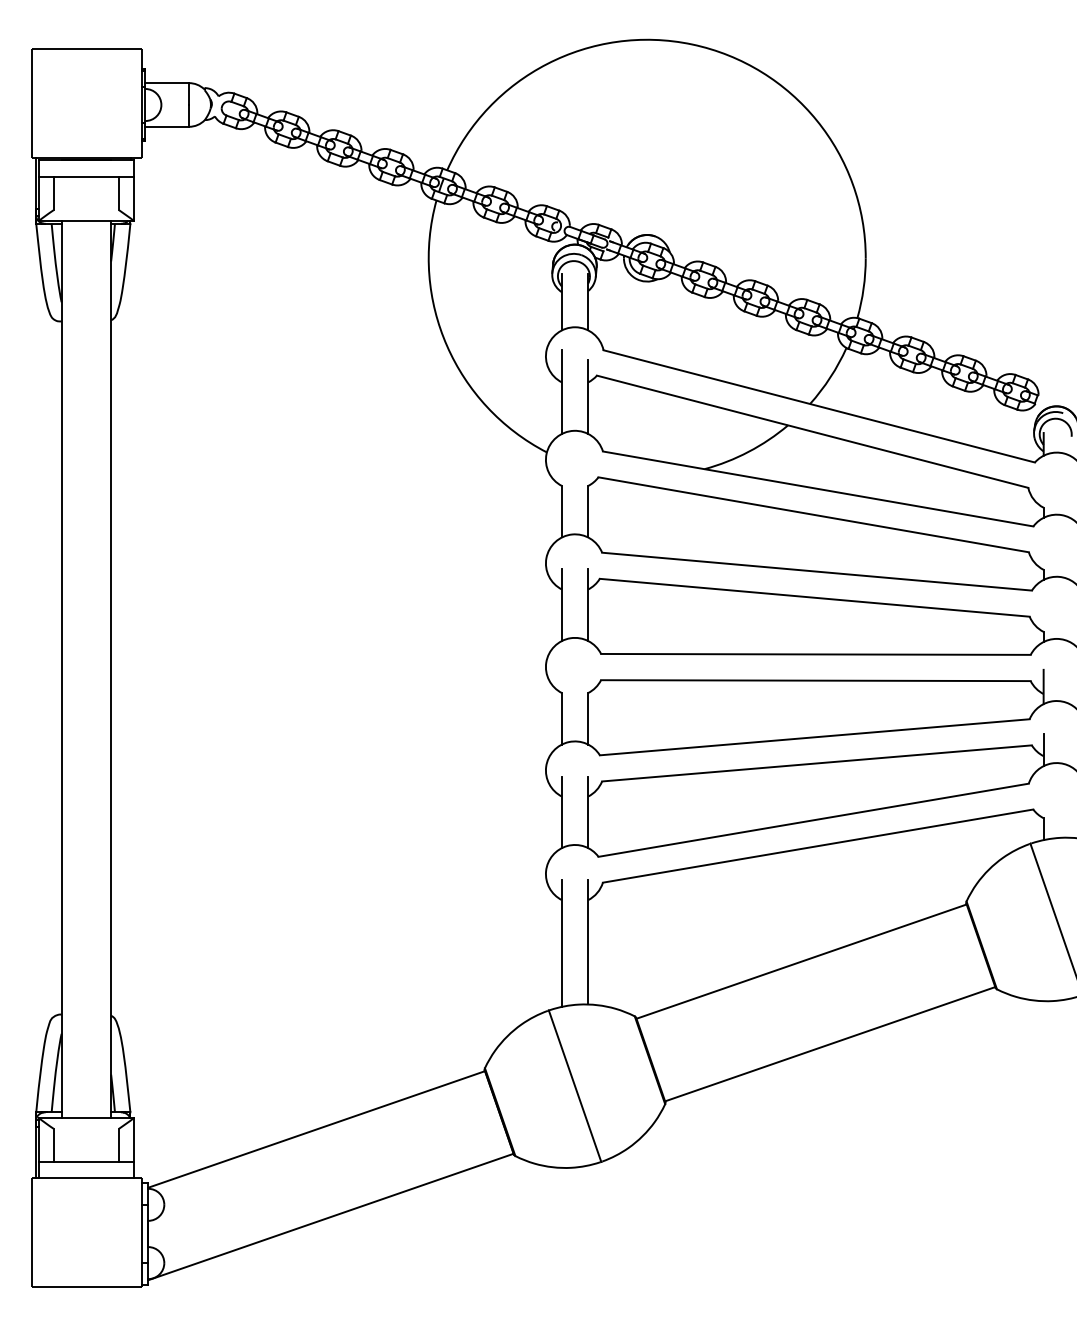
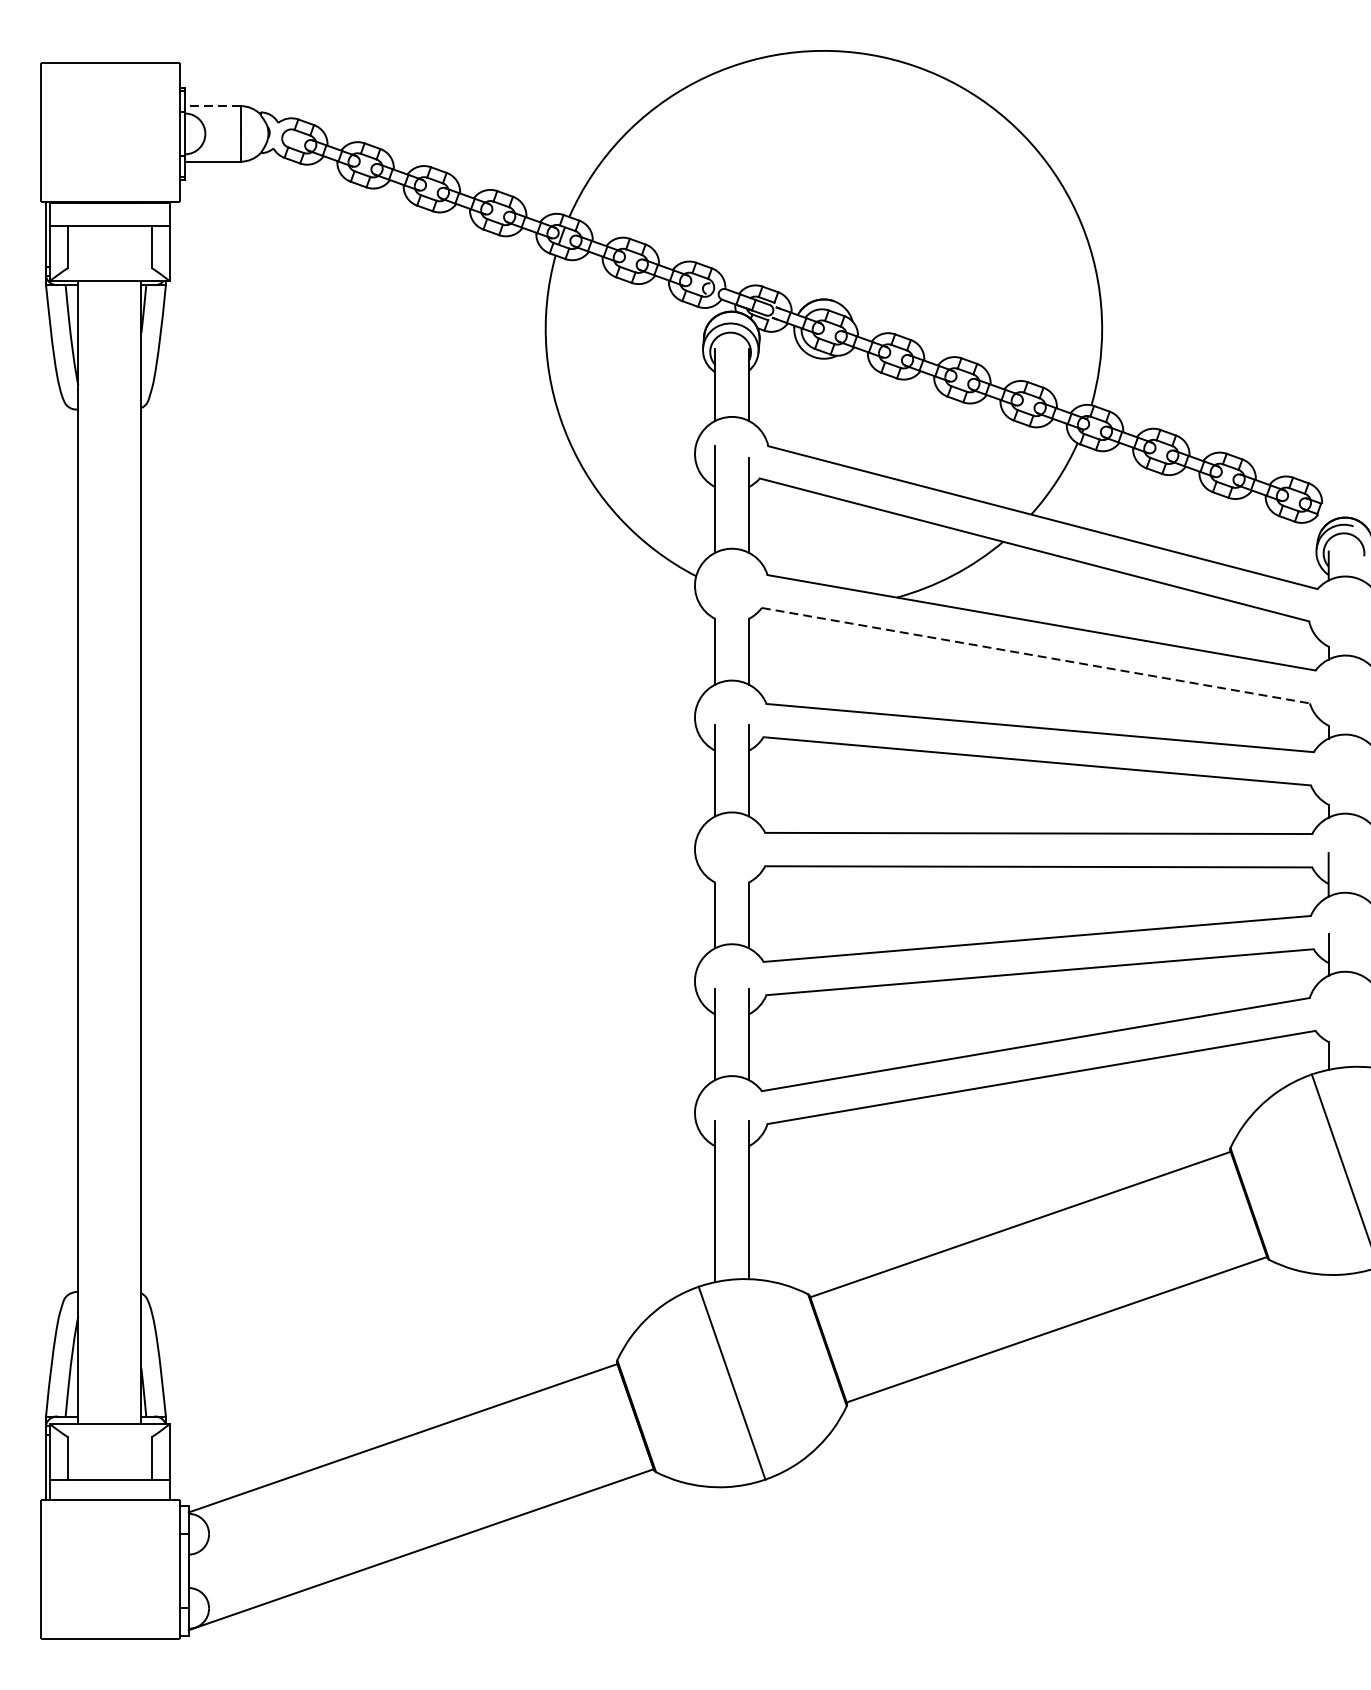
line: (167, 83) -> (213, 106), solid -> dashed
line: (814, 514) -> (1036, 655), solid -> dashed

